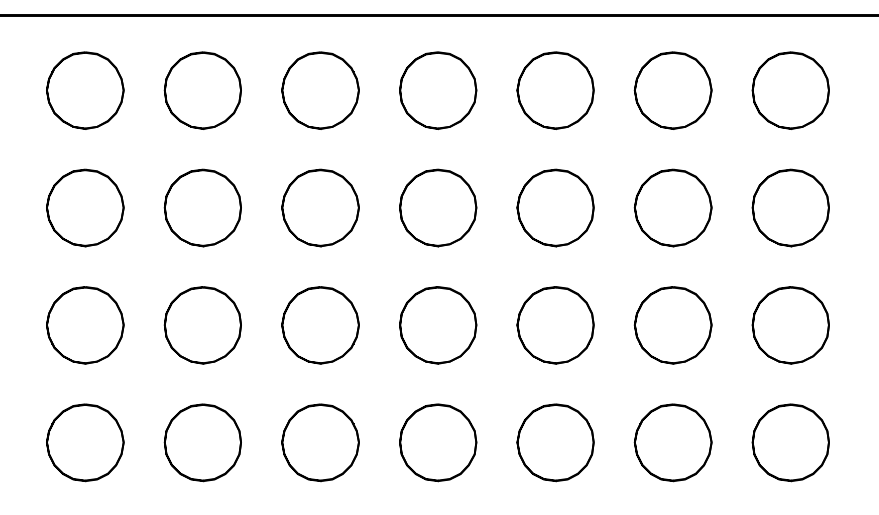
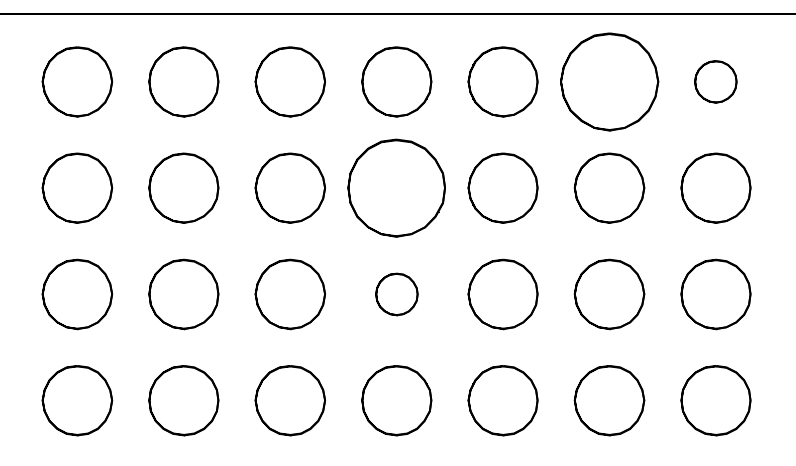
part: (672, 90) -> (608, 81), size x1.4
part: (790, 90) -> (715, 81), size x0.6
part: (438, 207) -> (397, 187), size x1.4
part: (438, 325) -> (397, 294), size x0.6

